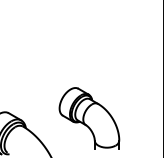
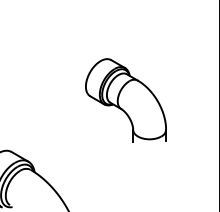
part: (89, 118) -> (125, 100), moved

